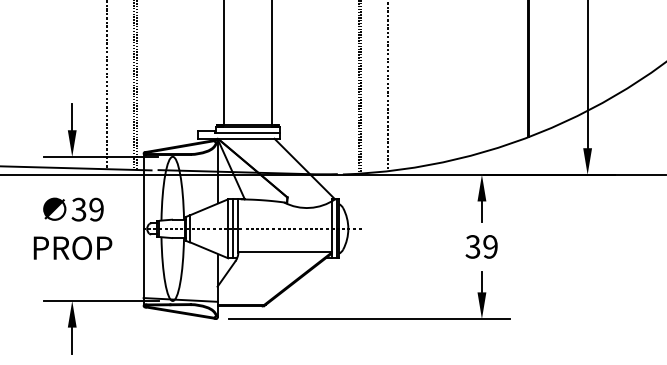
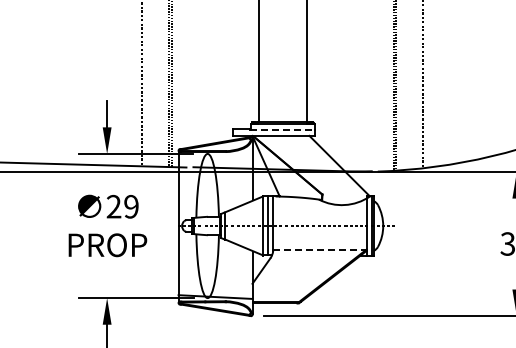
line: (247, 132) -> (282, 129), solid -> dashed
text: (78, 209) -> (113, 206), 39 -> 29
line: (285, 252) -> (320, 249), solid -> dashed

